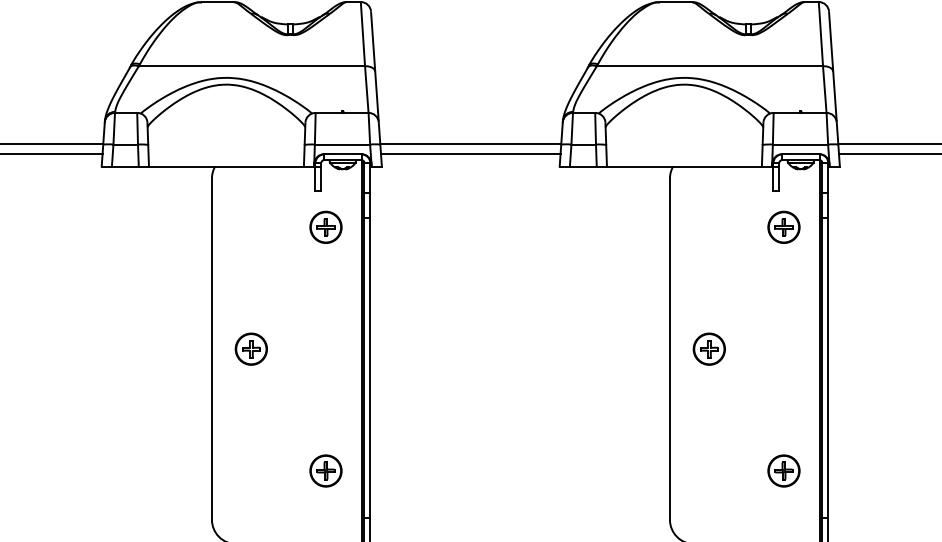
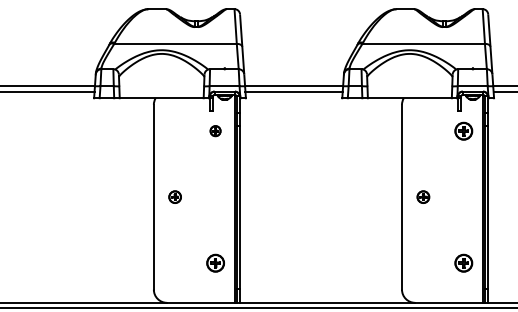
part: (325, 226) -> (215, 130), size x0.6
part: (250, 347) -> (174, 196), size x0.7
part: (709, 347) -> (423, 196), size x0.7

